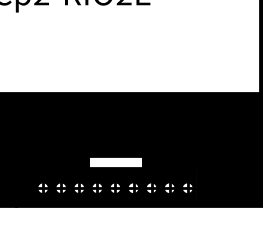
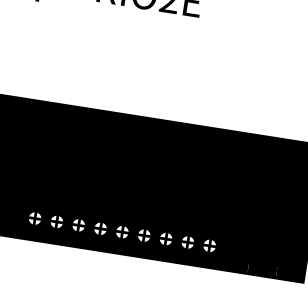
fill: (115, 162) -> (127, 201), added

